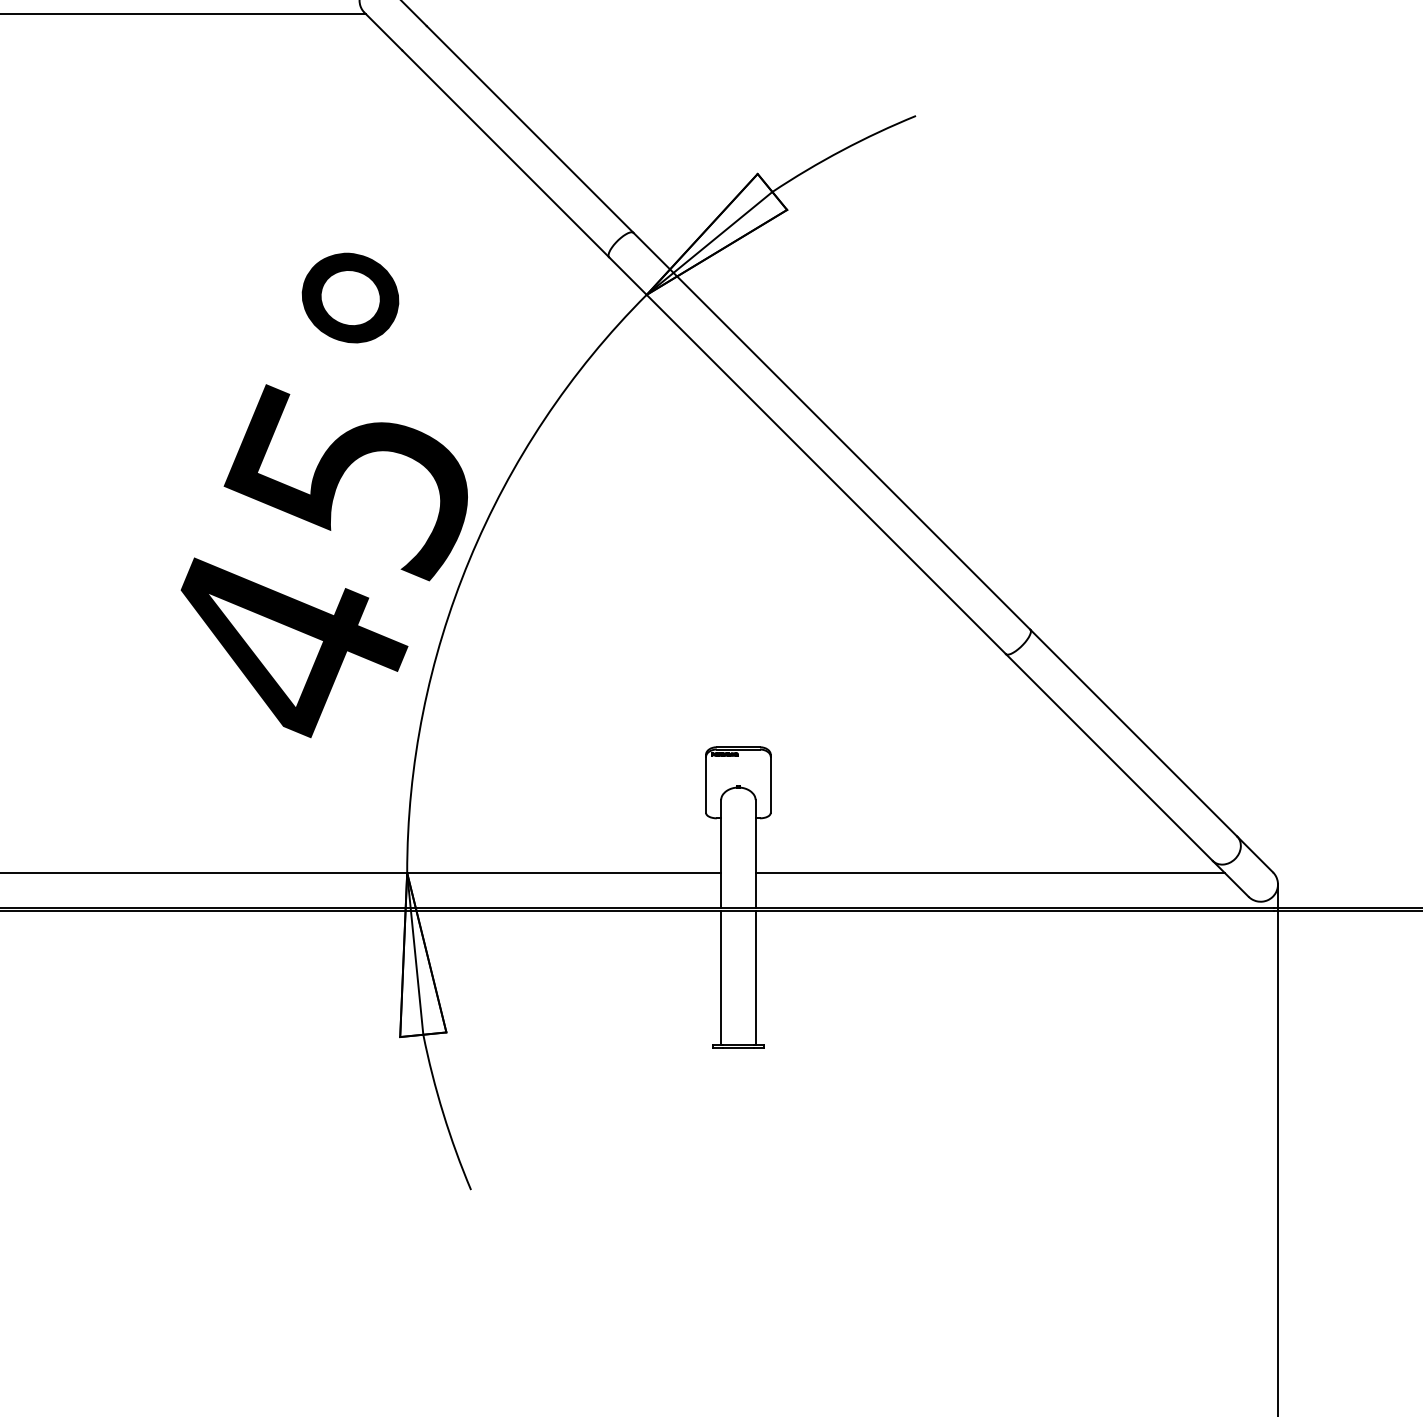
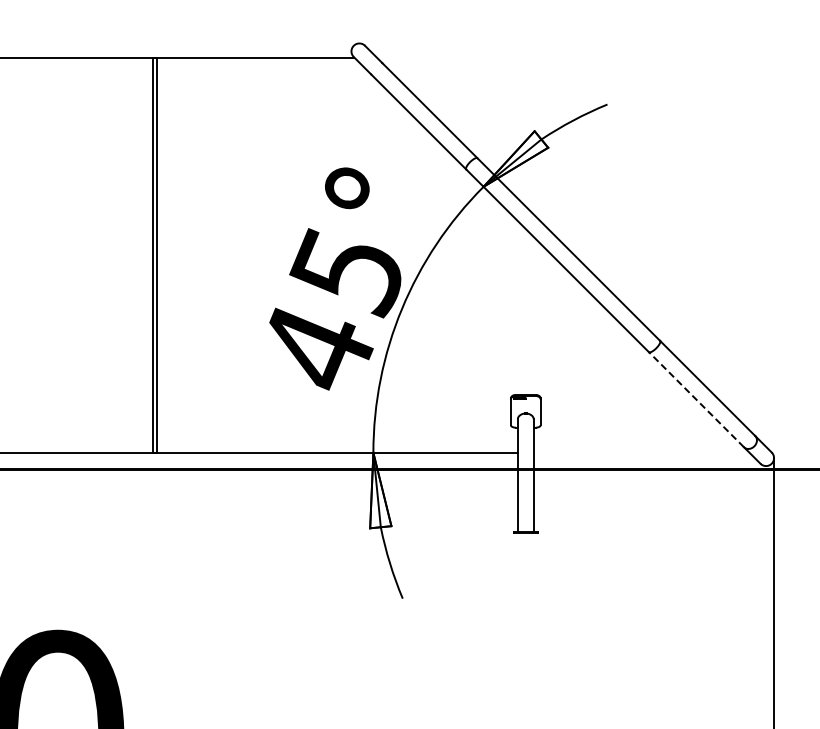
line: (1109, 757) -> (696, 399), solid -> dashed
line: (989, 872) -> (641, 452), removed

